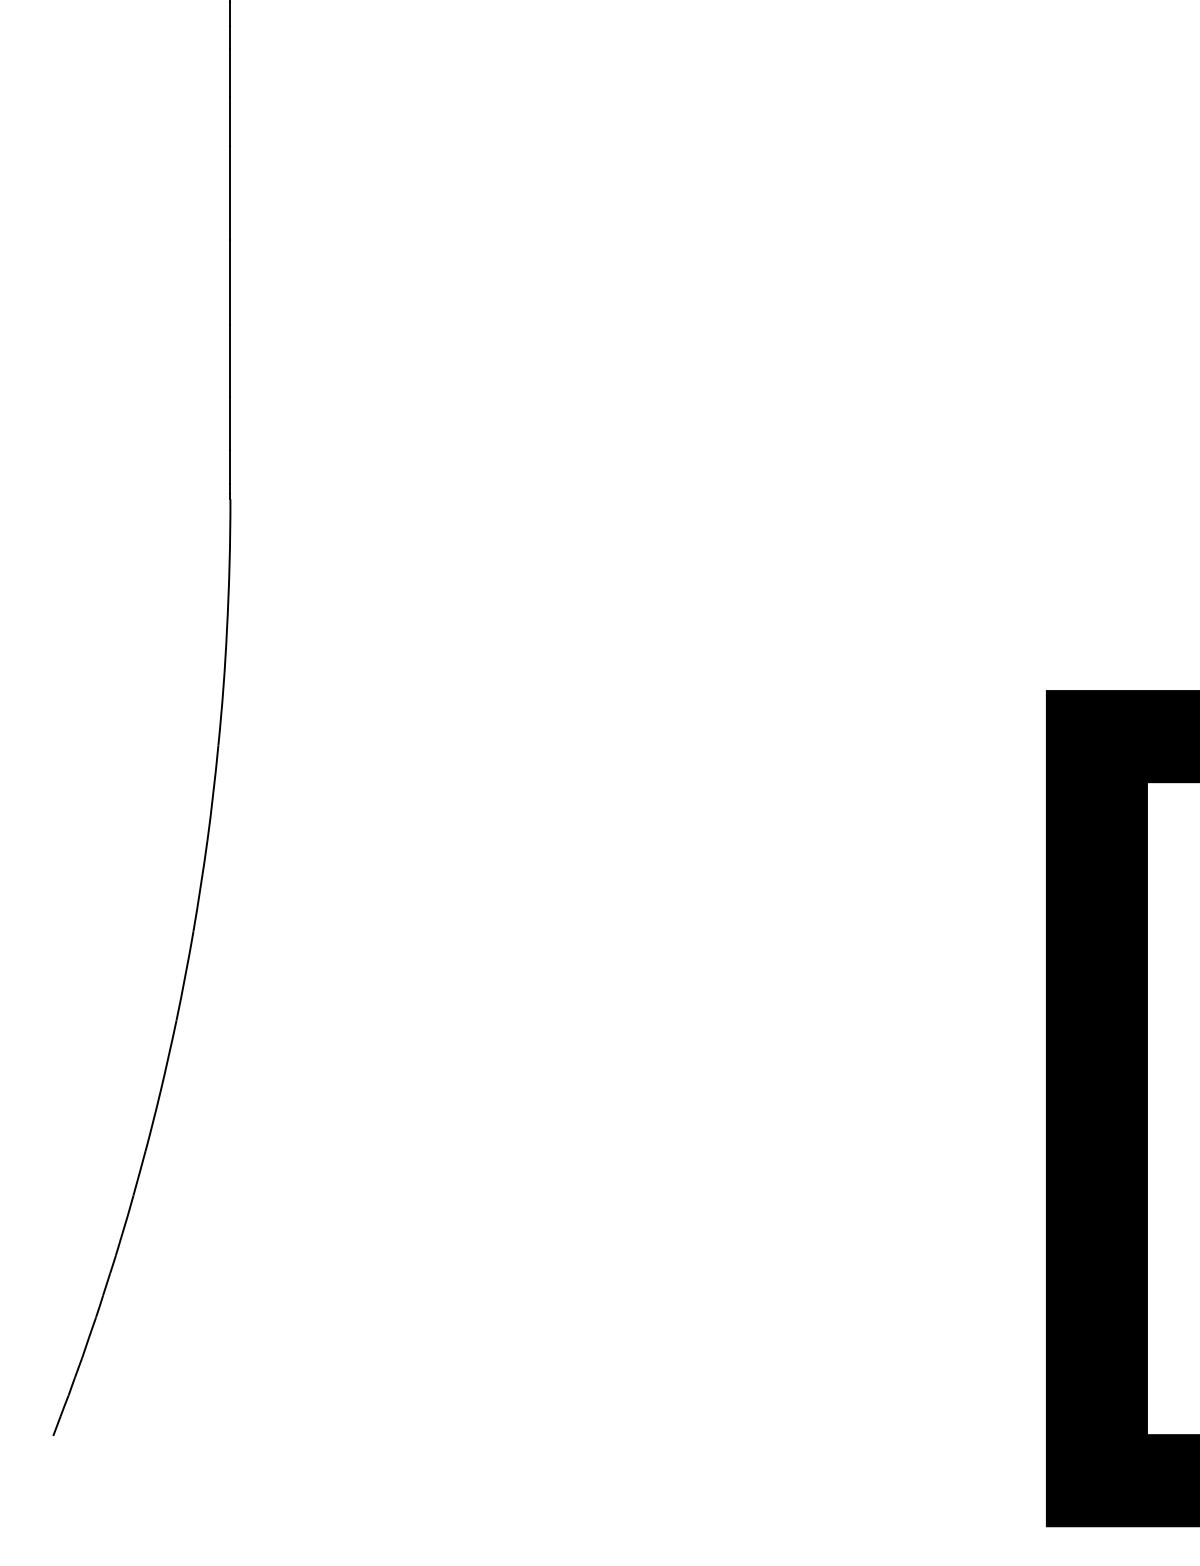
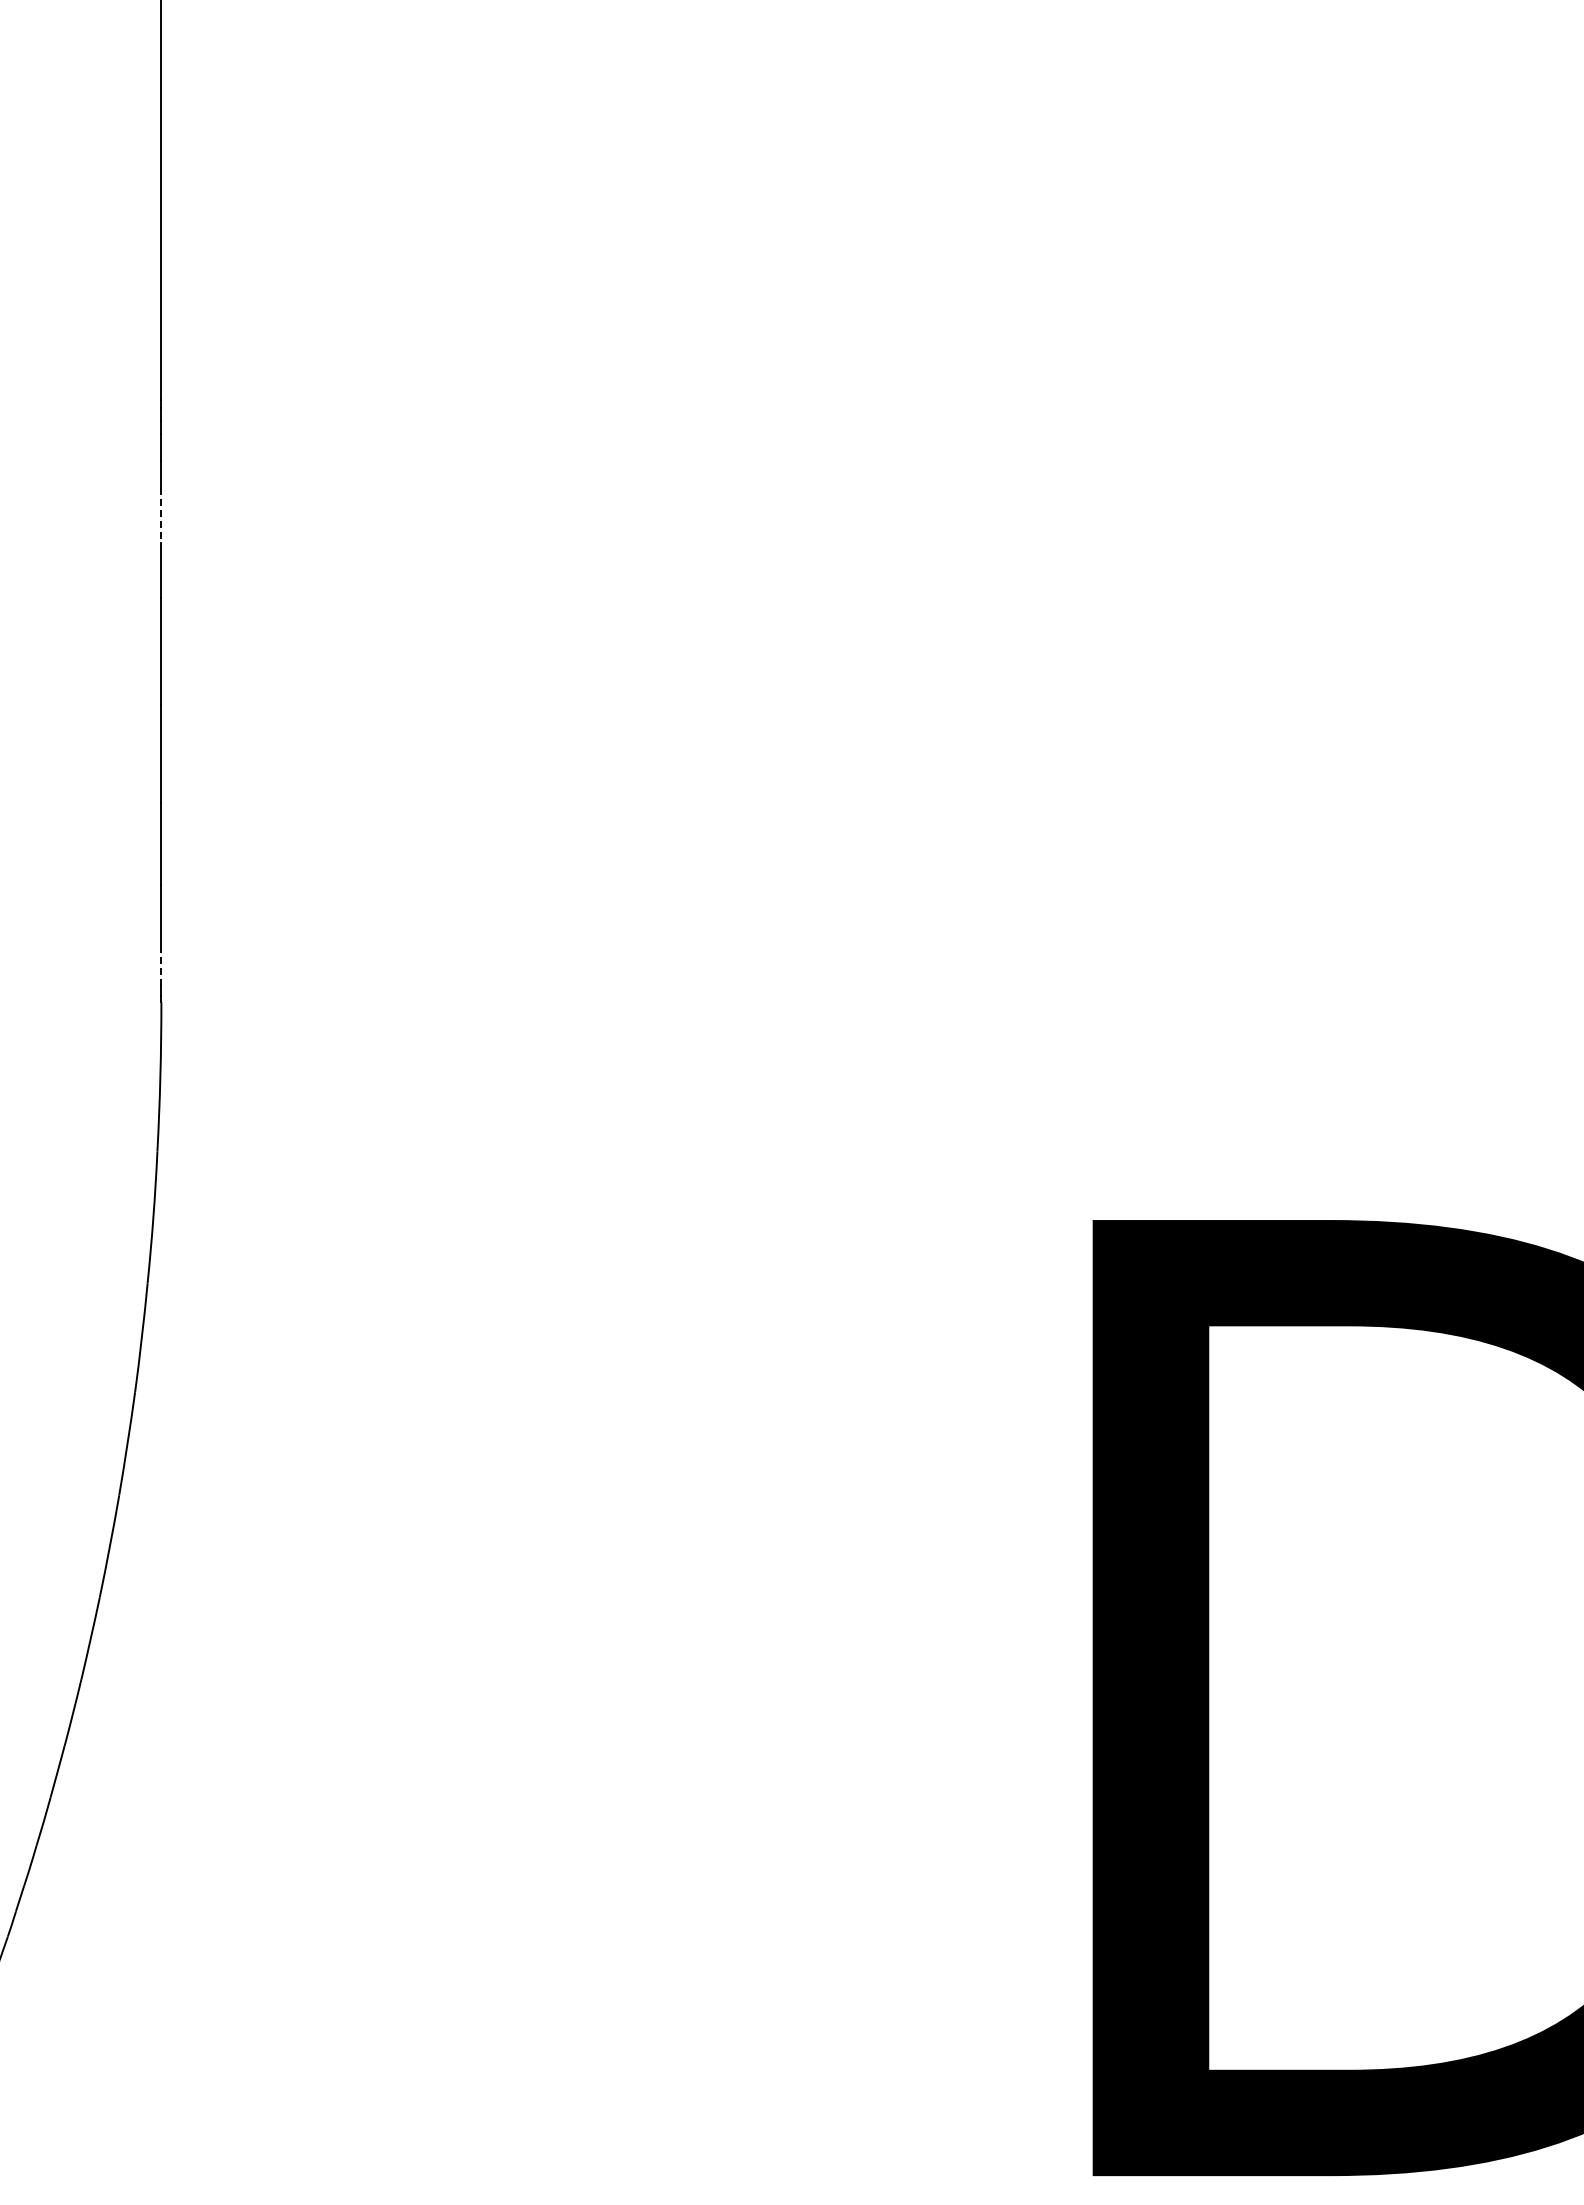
line: (230, 74) -> (161, 516), solid -> dashed
line: (230, 468) -> (161, 966), solid -> dashed

